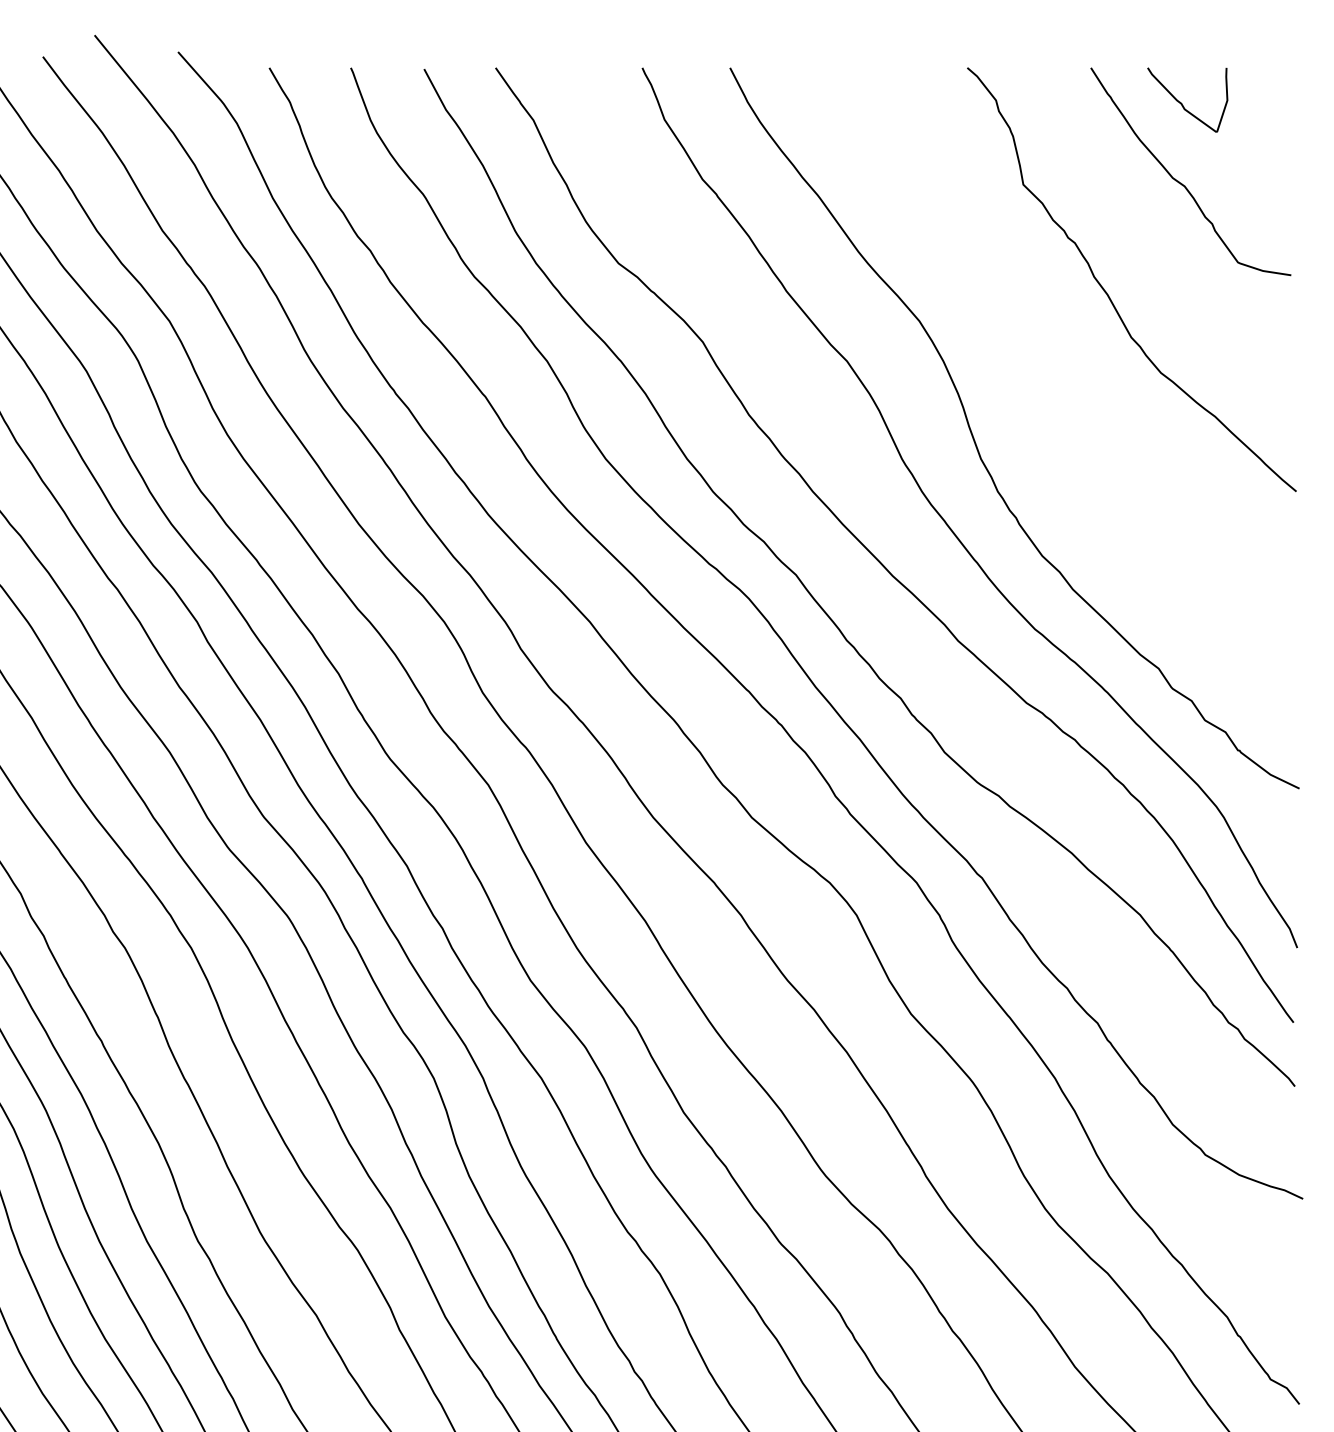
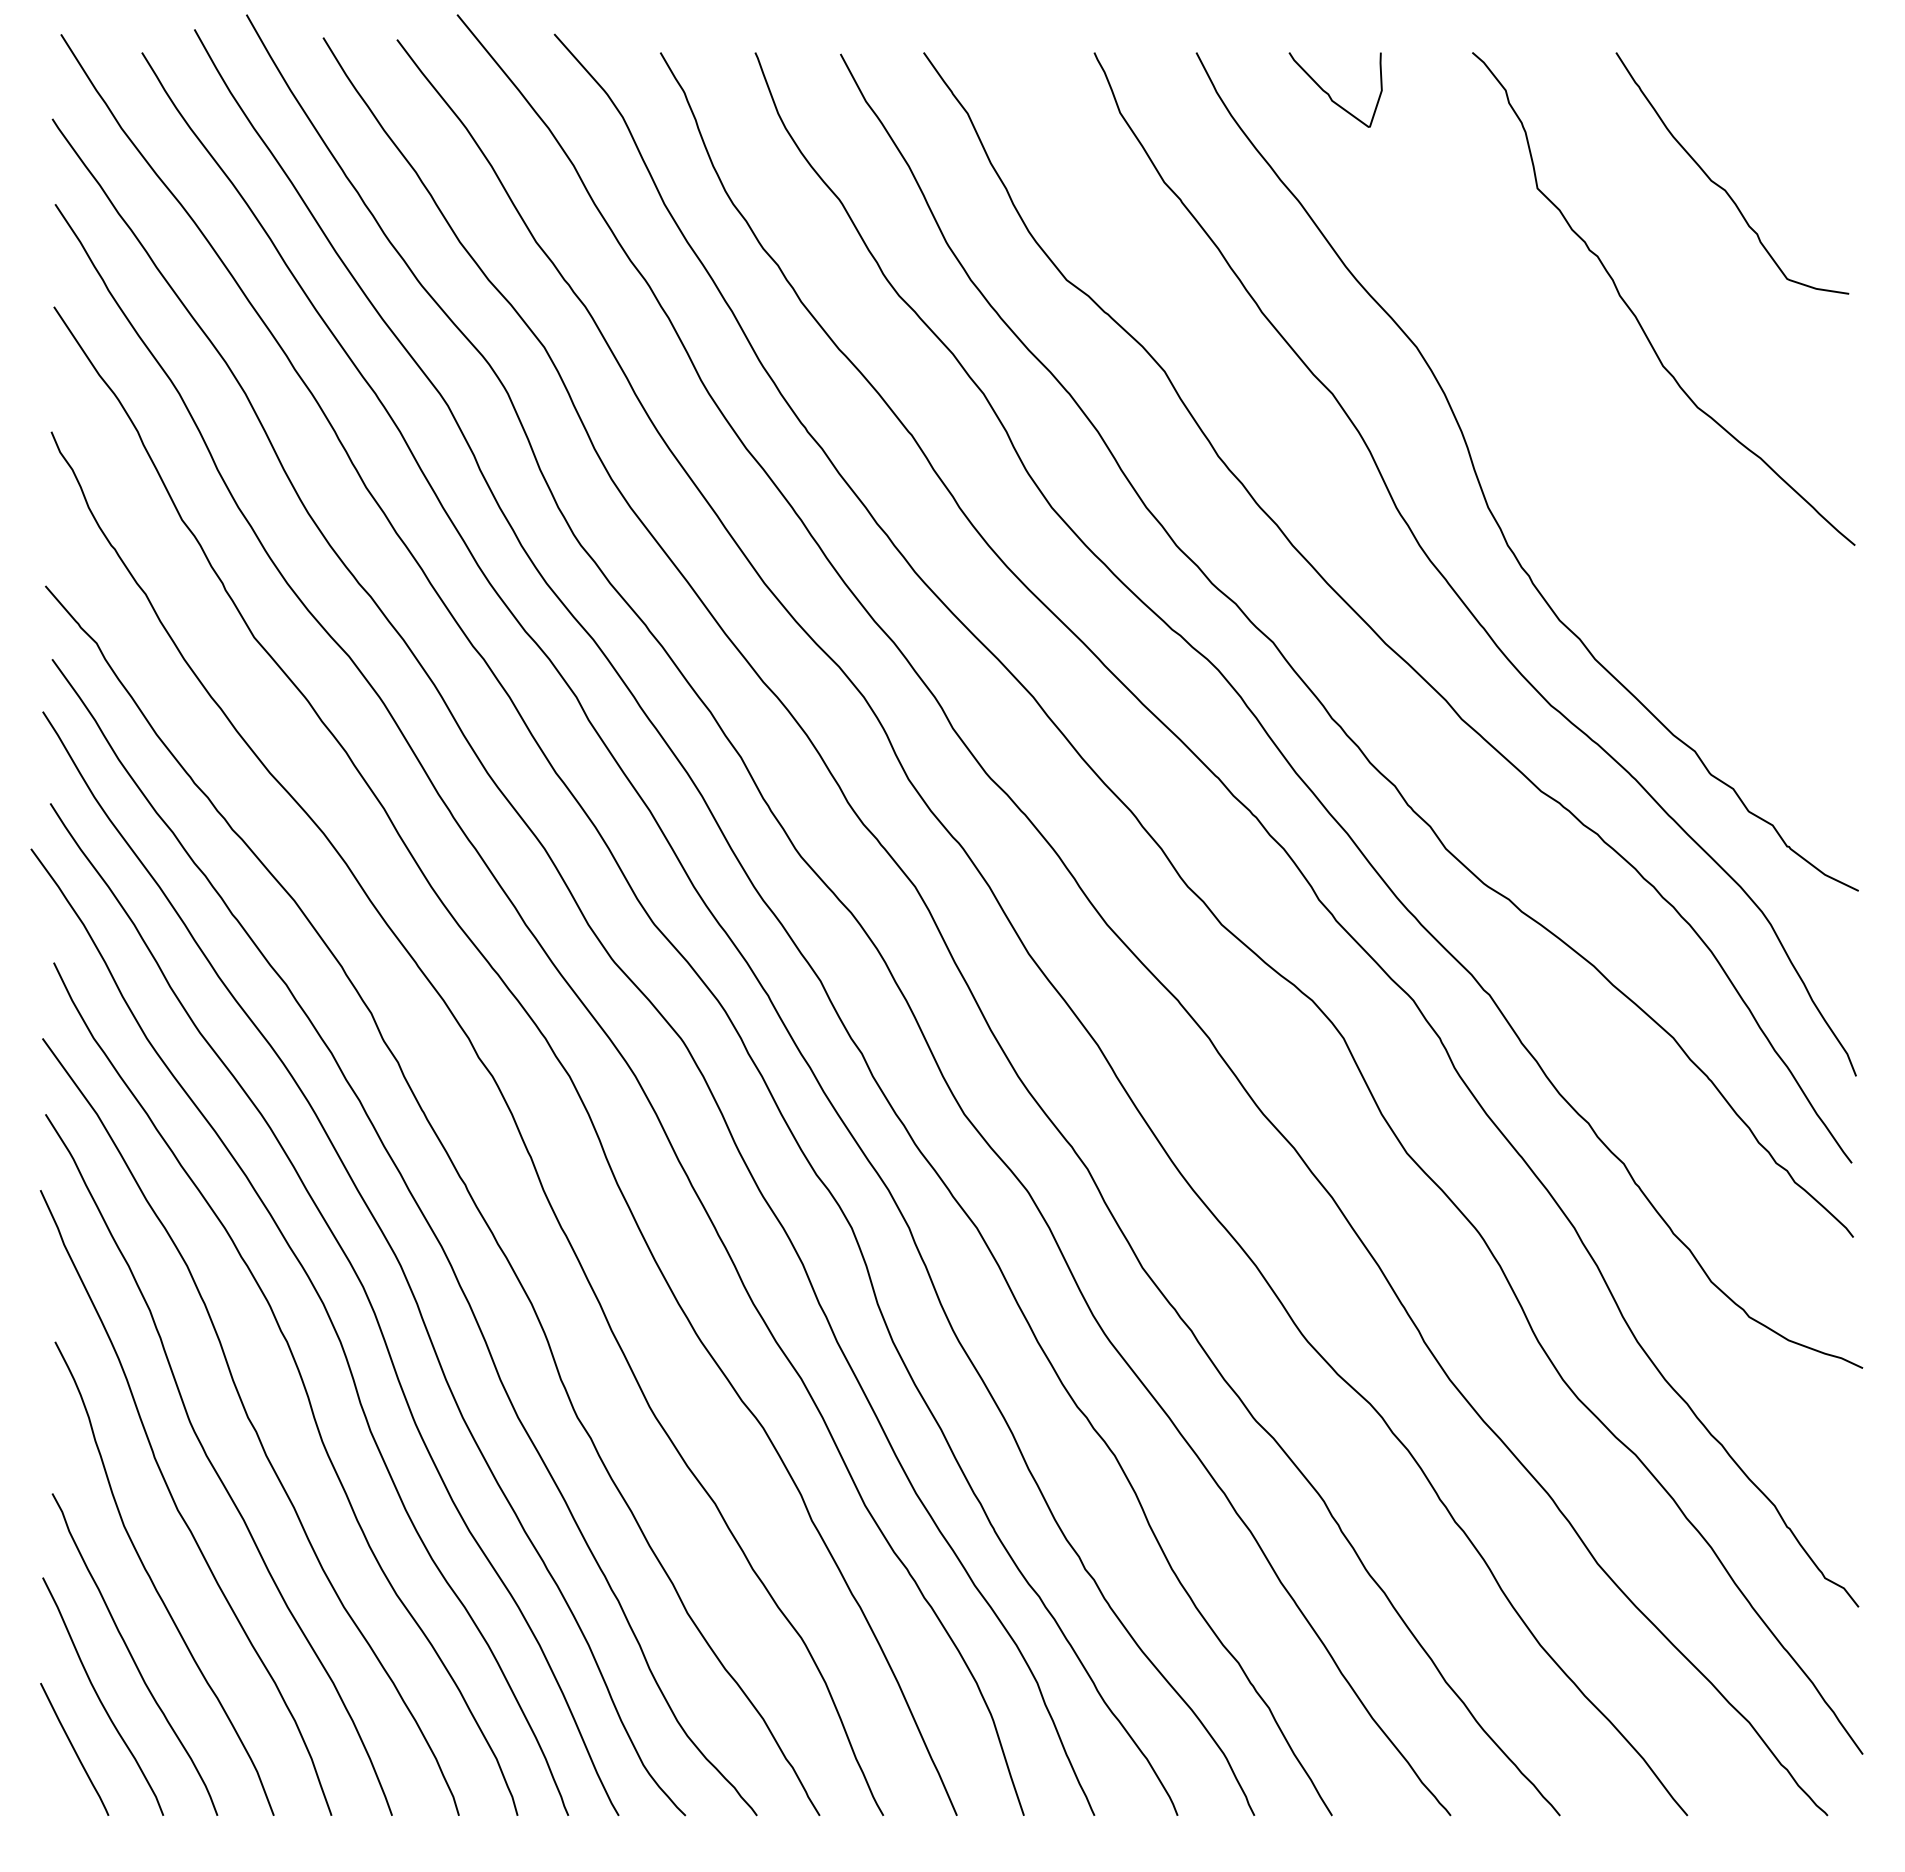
curve: (1182, 103) -> (1329, 94), moved

